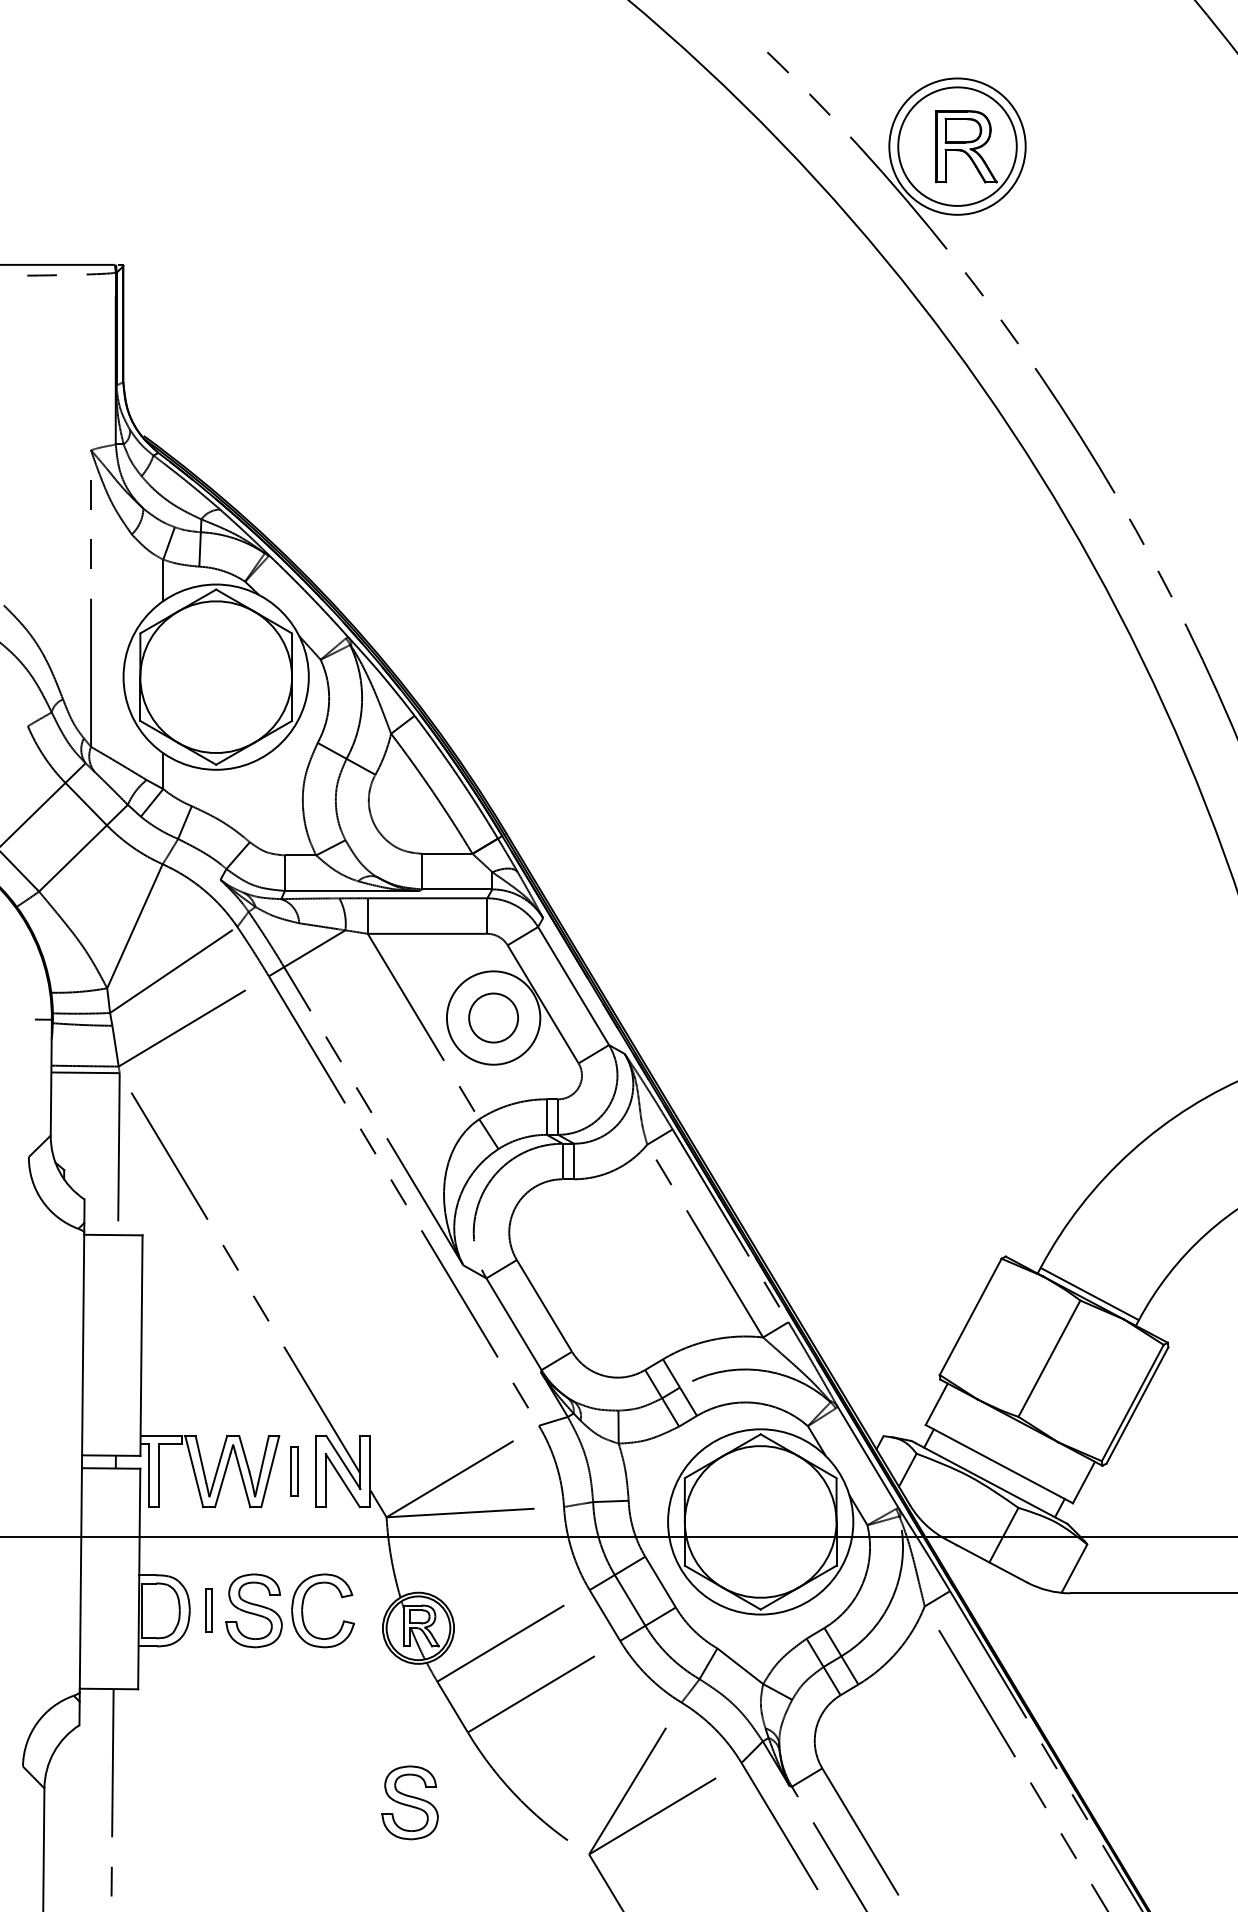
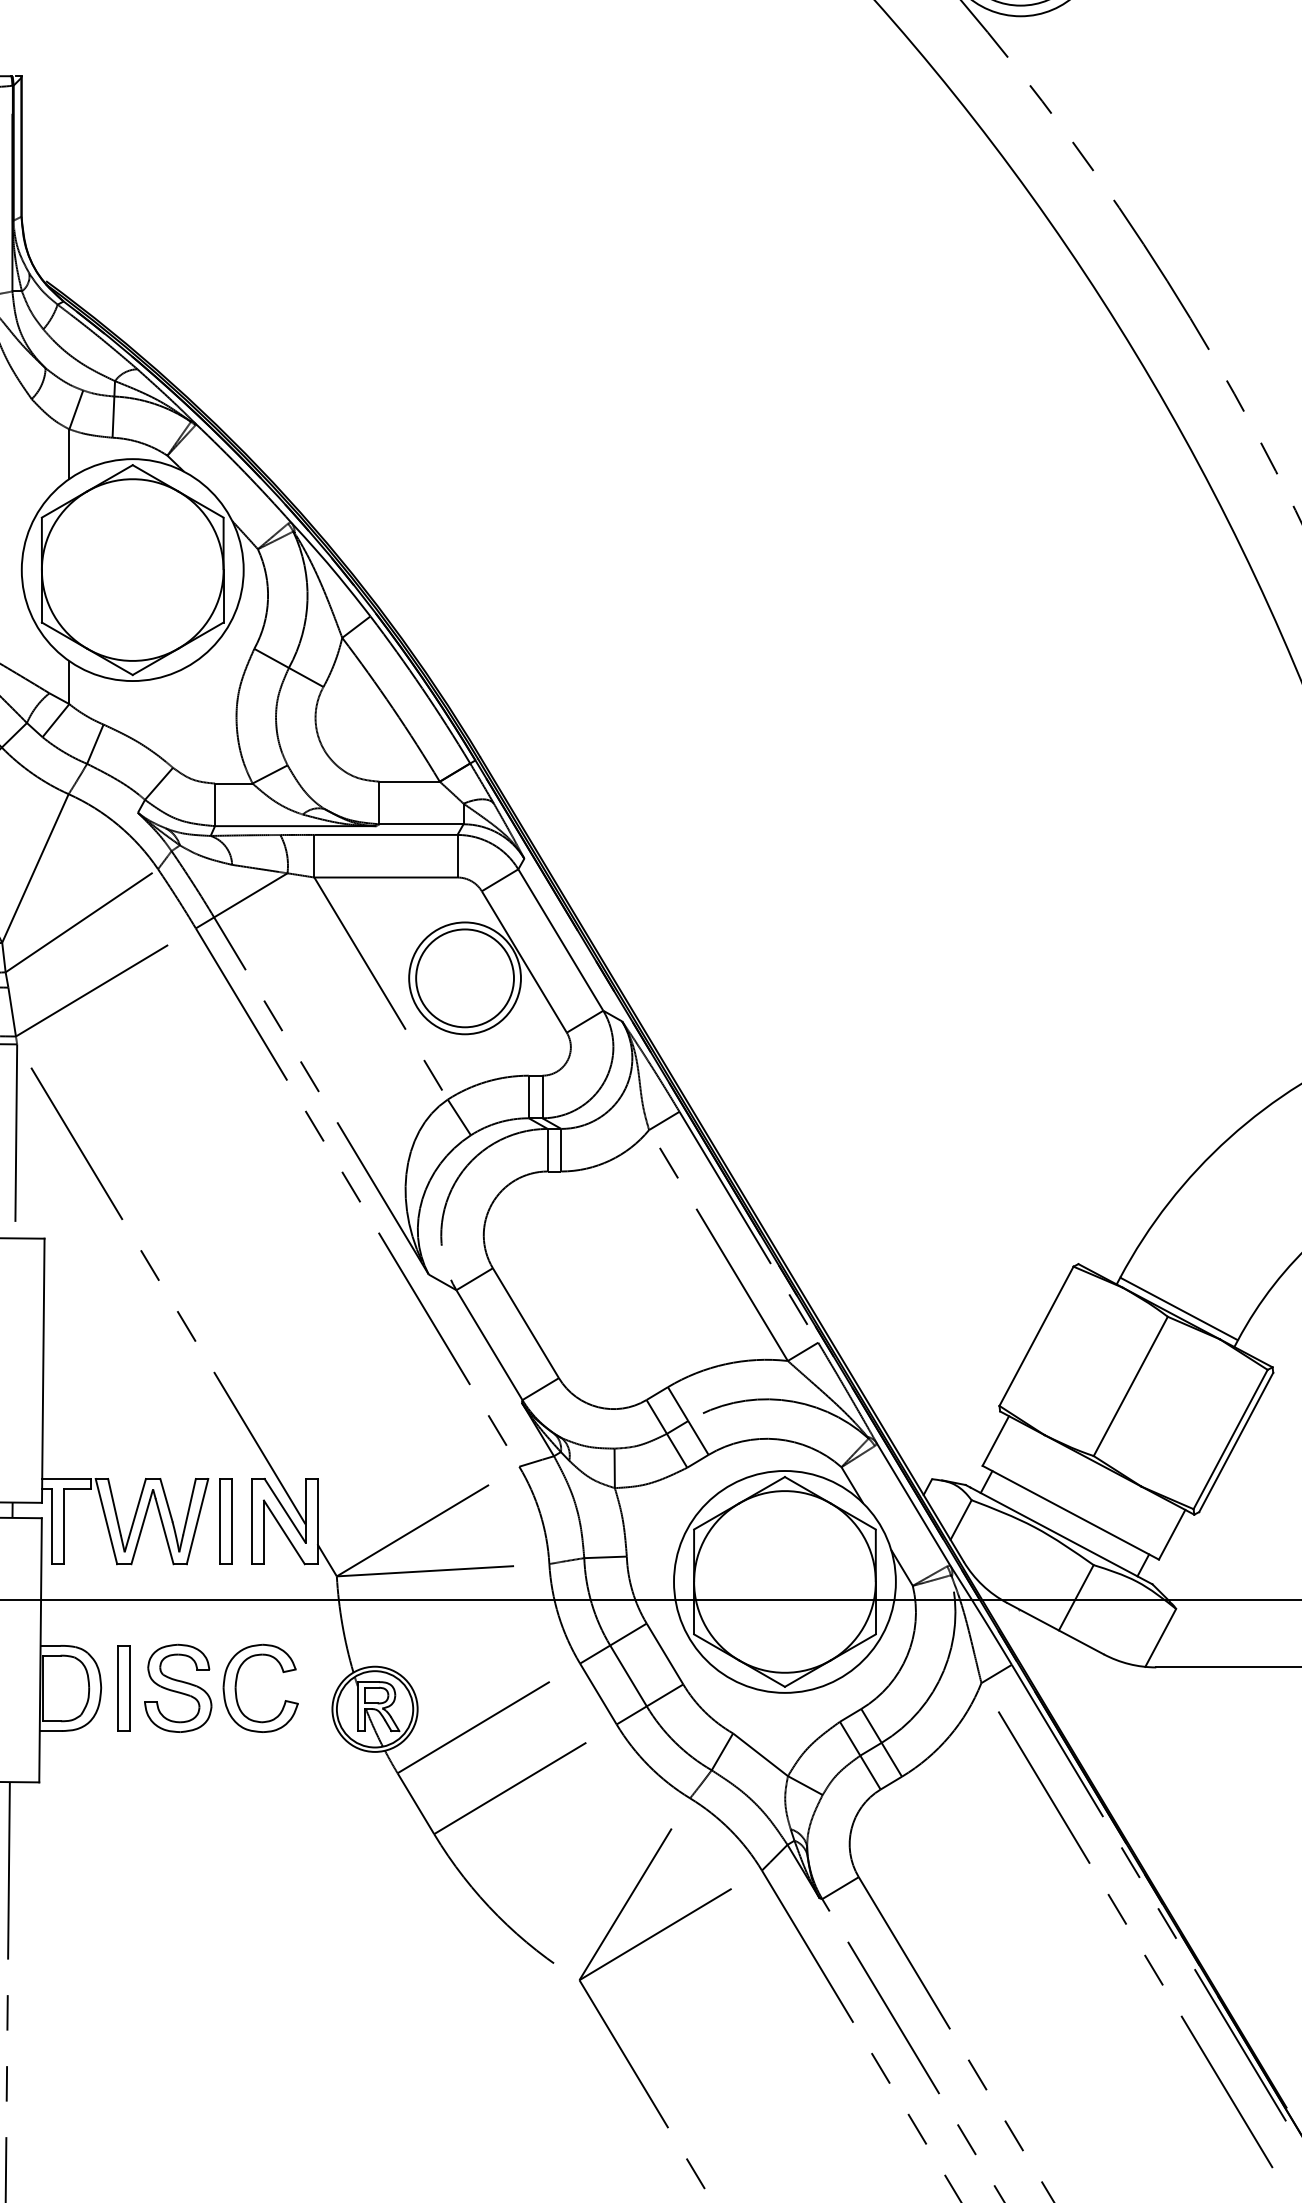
circle: (493, 1017) -> (464, 977), size x1.67
part: (293, 1471) -> (225, 1521), size x1.43
part: (208, 1610) -> (123, 1688), size x1.67
part: (409, 1802) -> (364, 1917), removed

